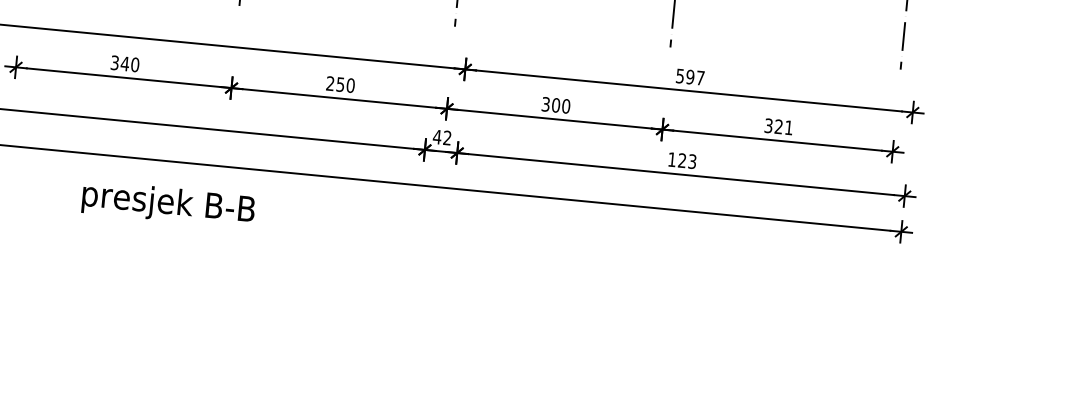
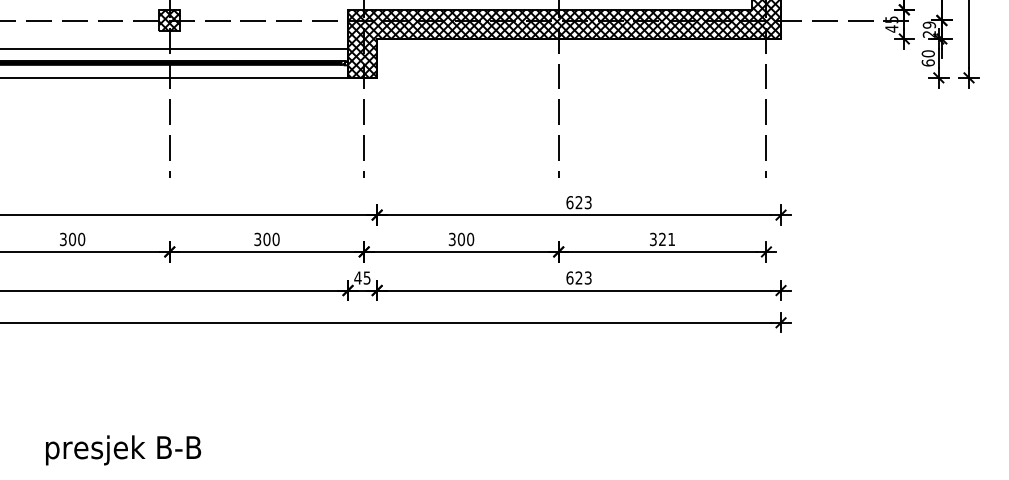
text: (125, 63) -> (72, 239), 340 -> 300
text: (689, 76) -> (578, 202), 597 -> 623
text: (335, 84) -> (262, 239), 250 -> 300
text: (446, 137) -> (366, 277), 42 -> 45
text: (671, 159) -> (569, 277), 123 -> 623
text: (168, 204) -> (123, 450), moved

